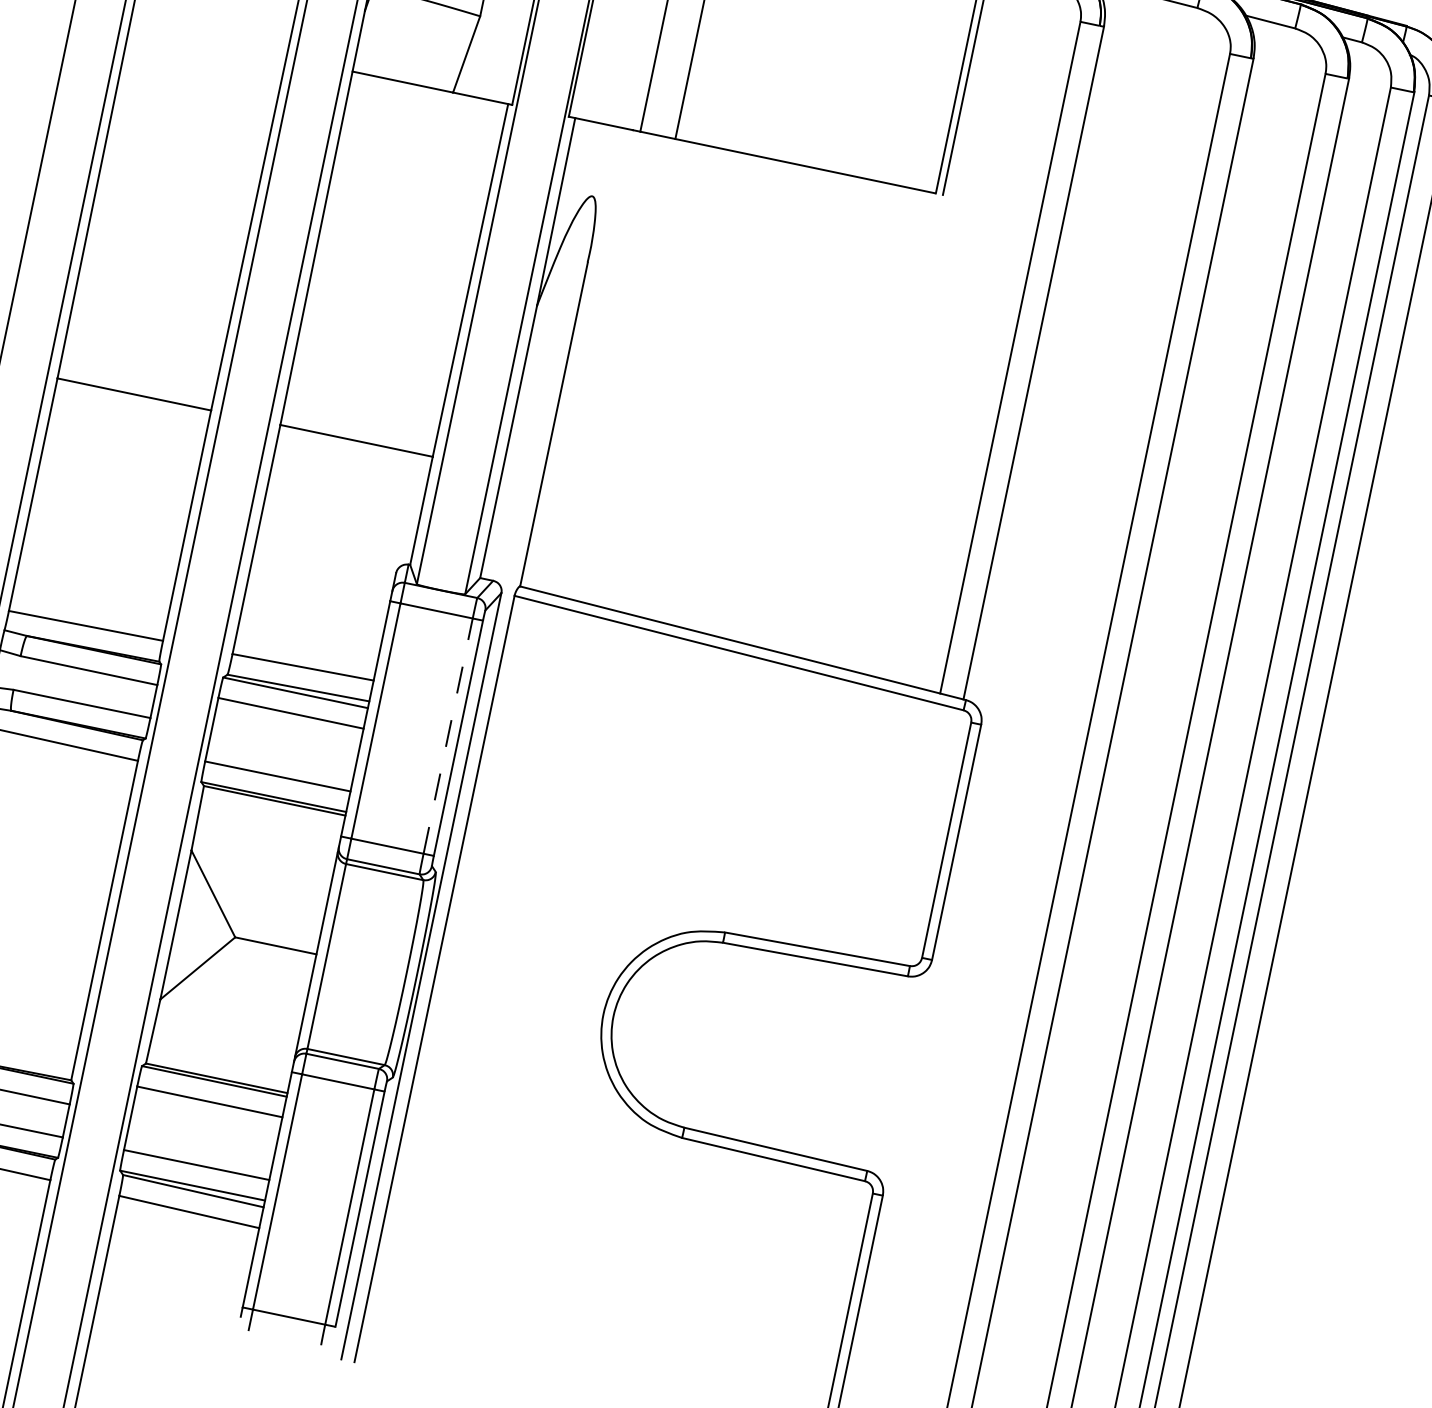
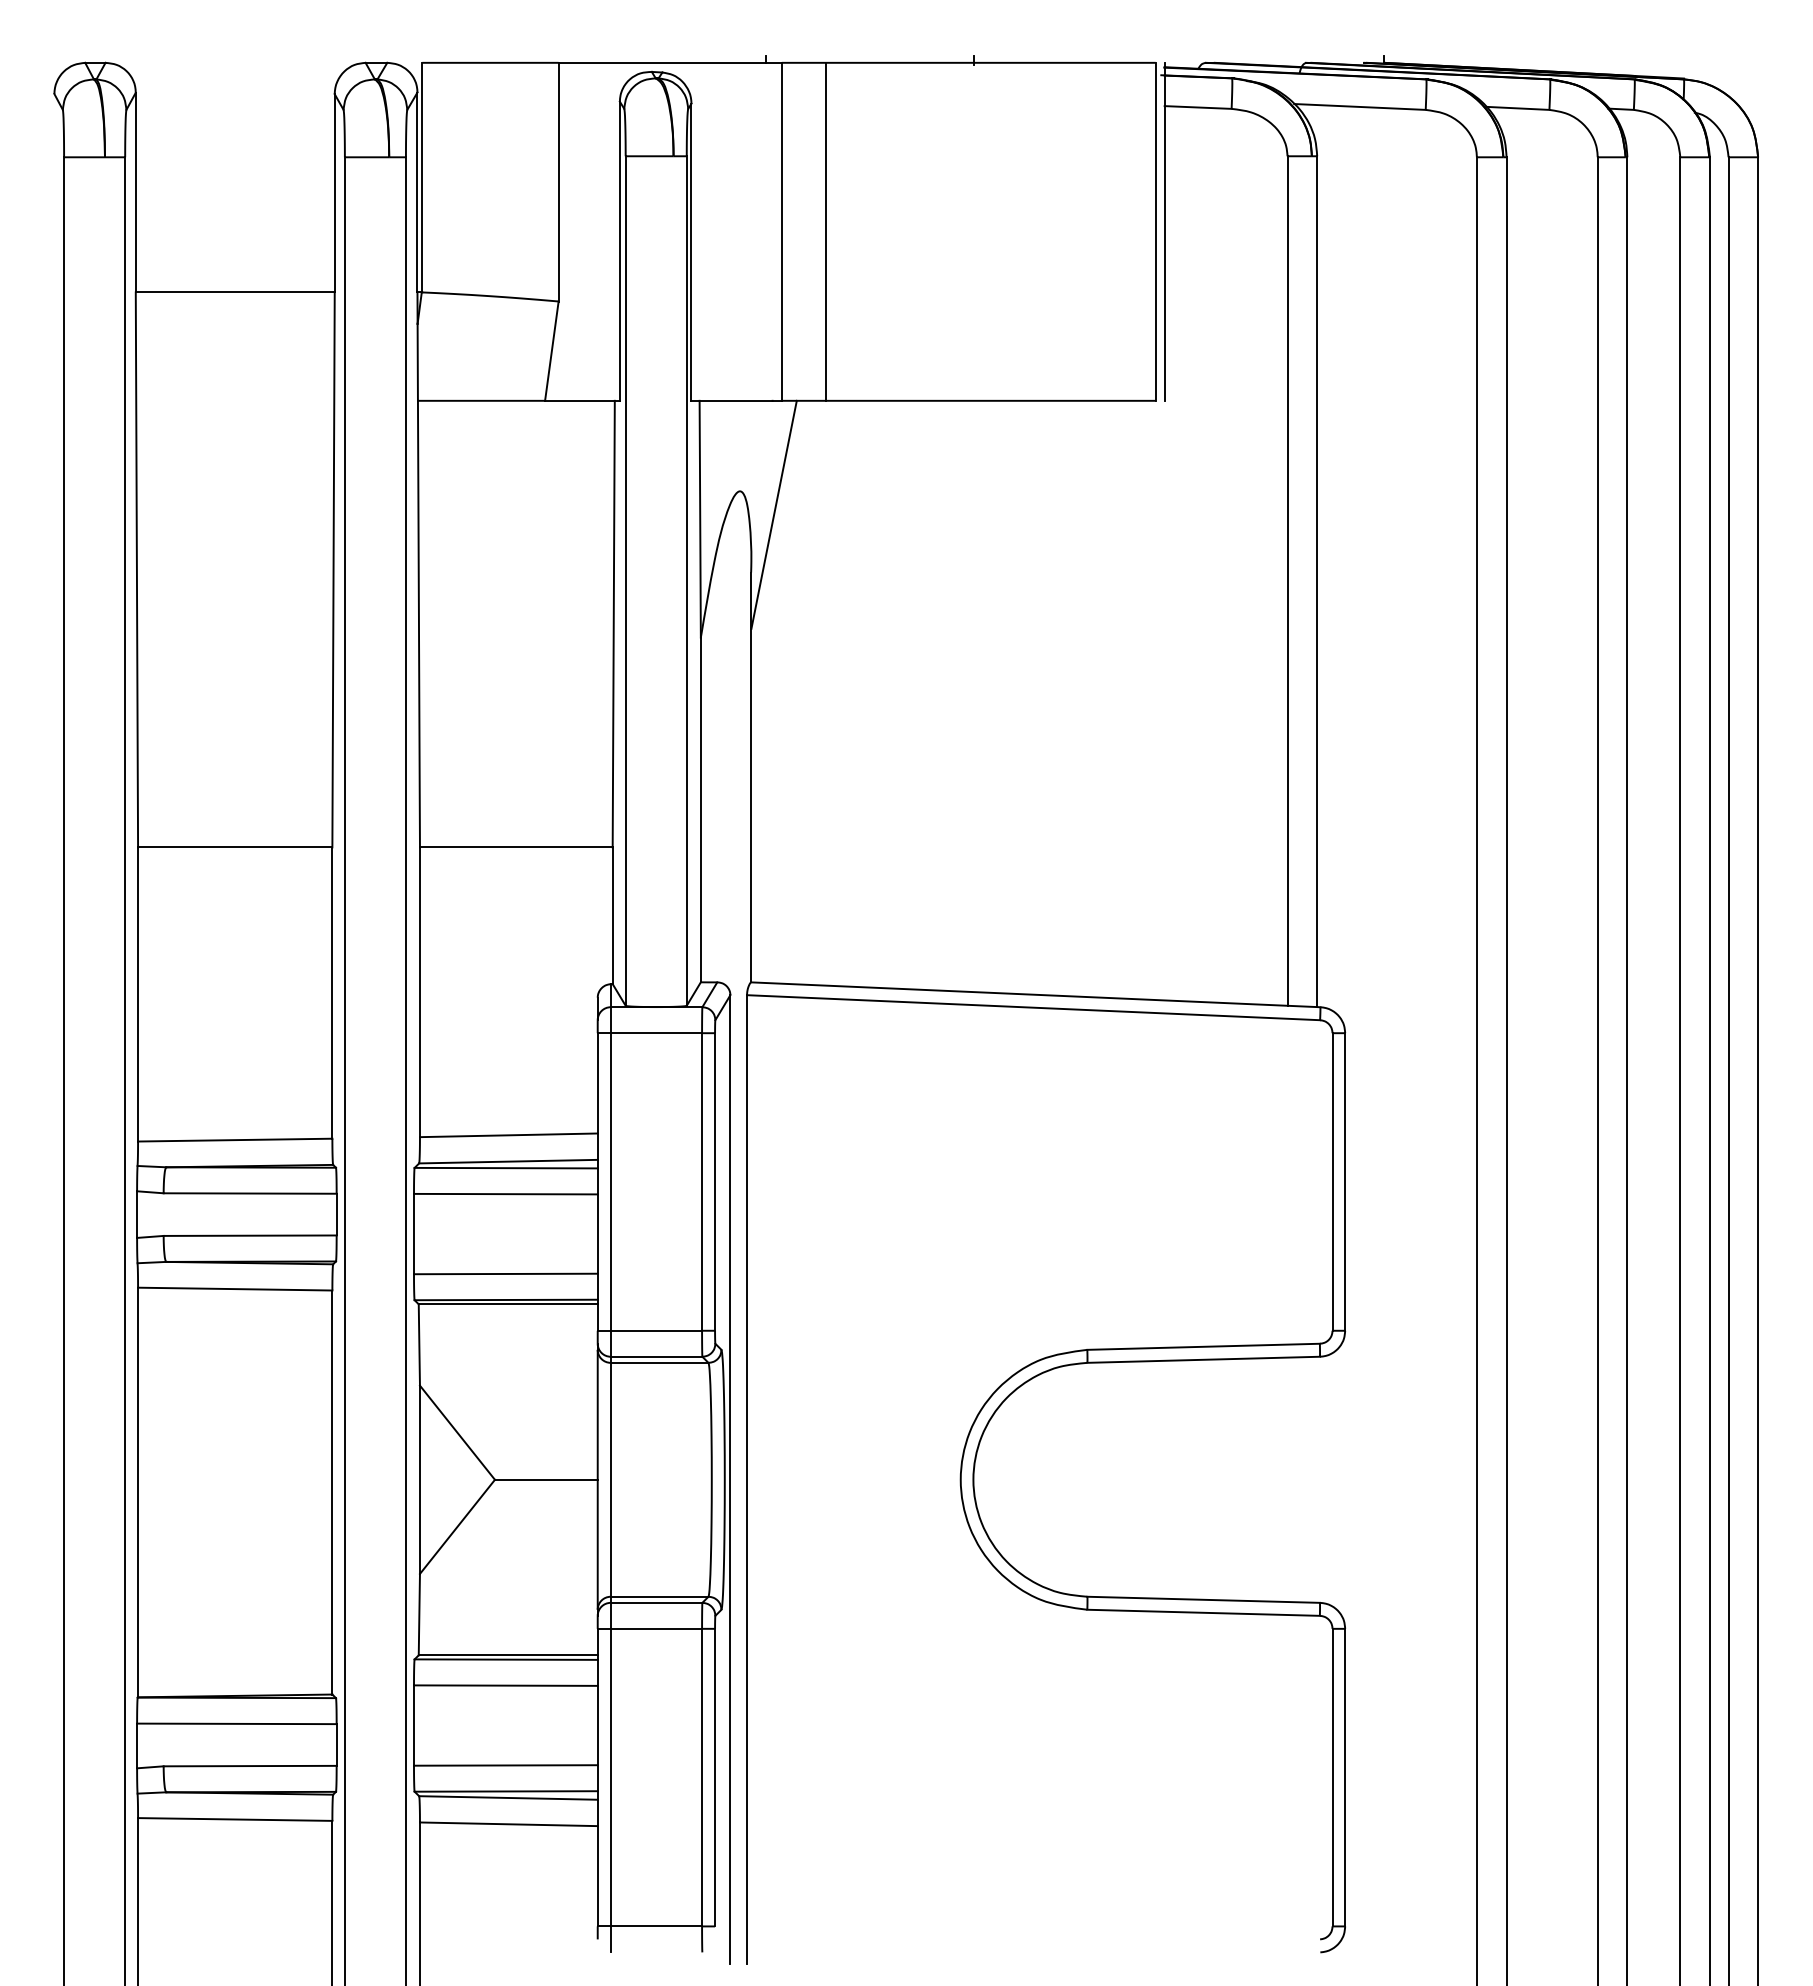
line: (614, 220) -> (773, 514), added
line: (448, 735) -> (702, 1181), dashed -> solid

